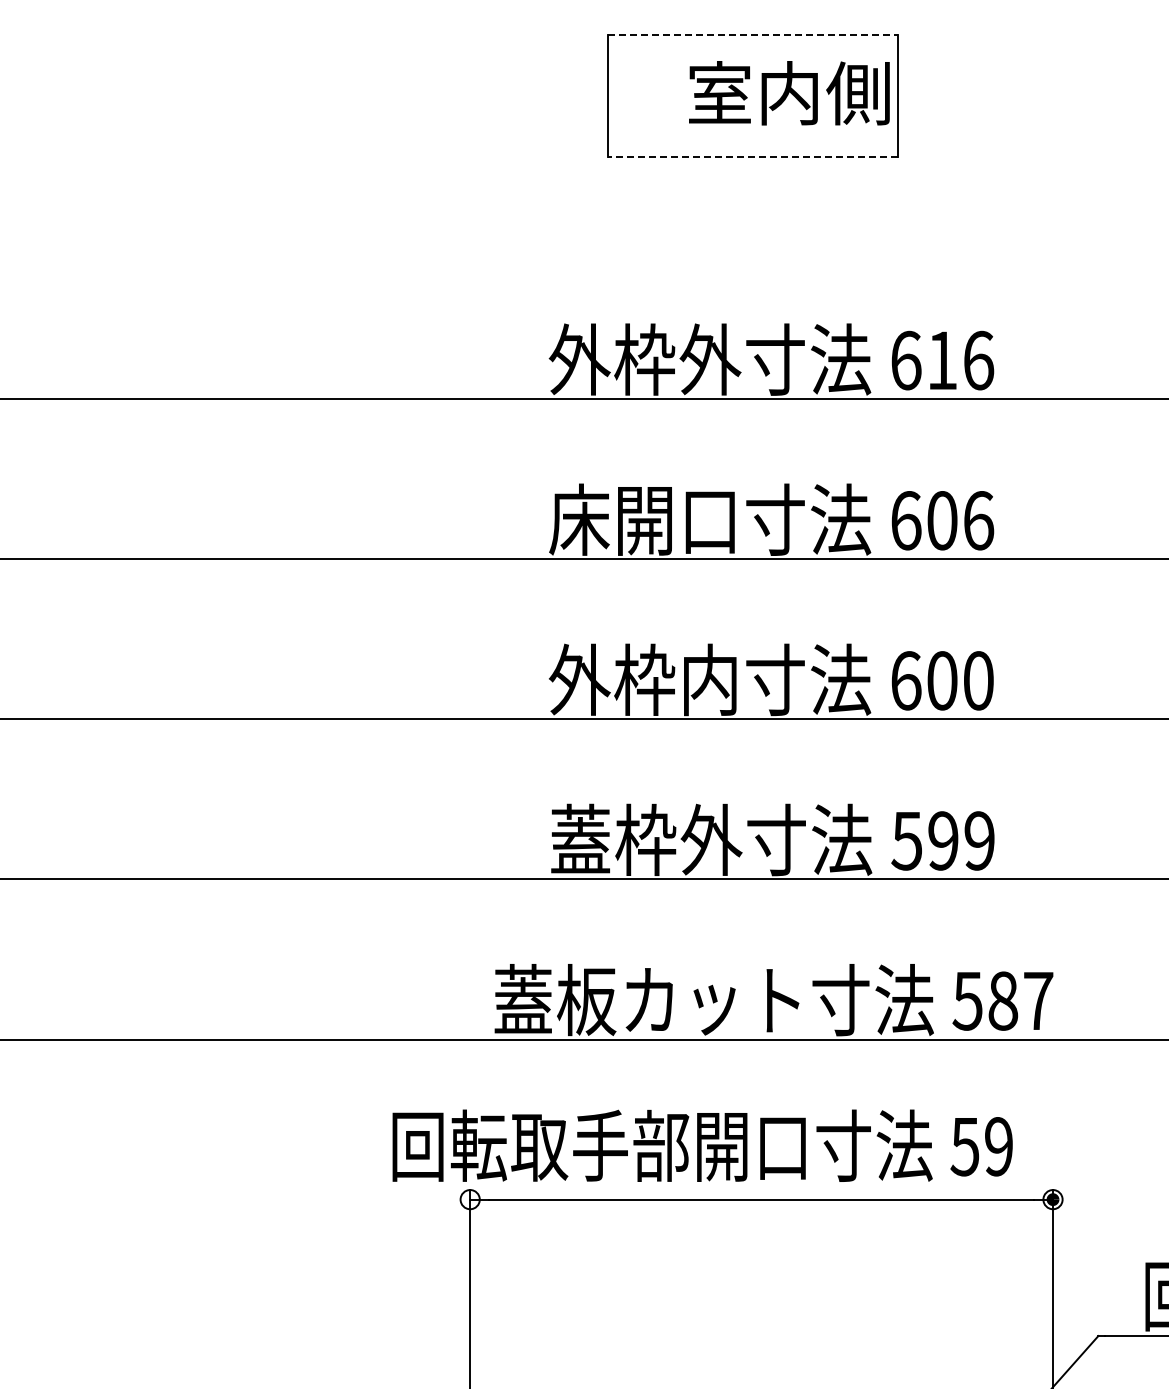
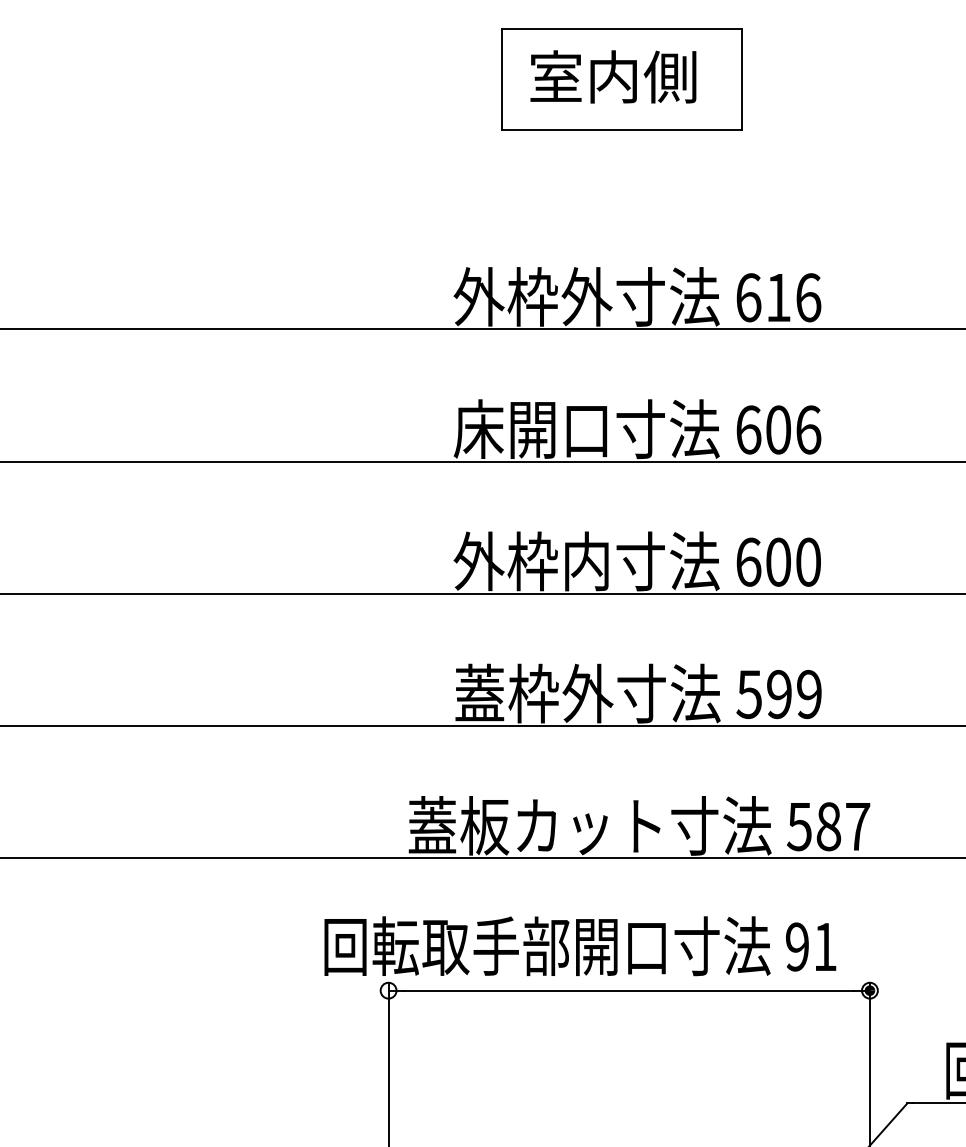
line: (753, 35) -> (622, 29), dashed -> solid
text: (789, 93) -> (613, 77), moved
line: (752, 157) -> (621, 129), dashed -> solid
text: (981, 1146) -> (810, 946), 59 -> 91

